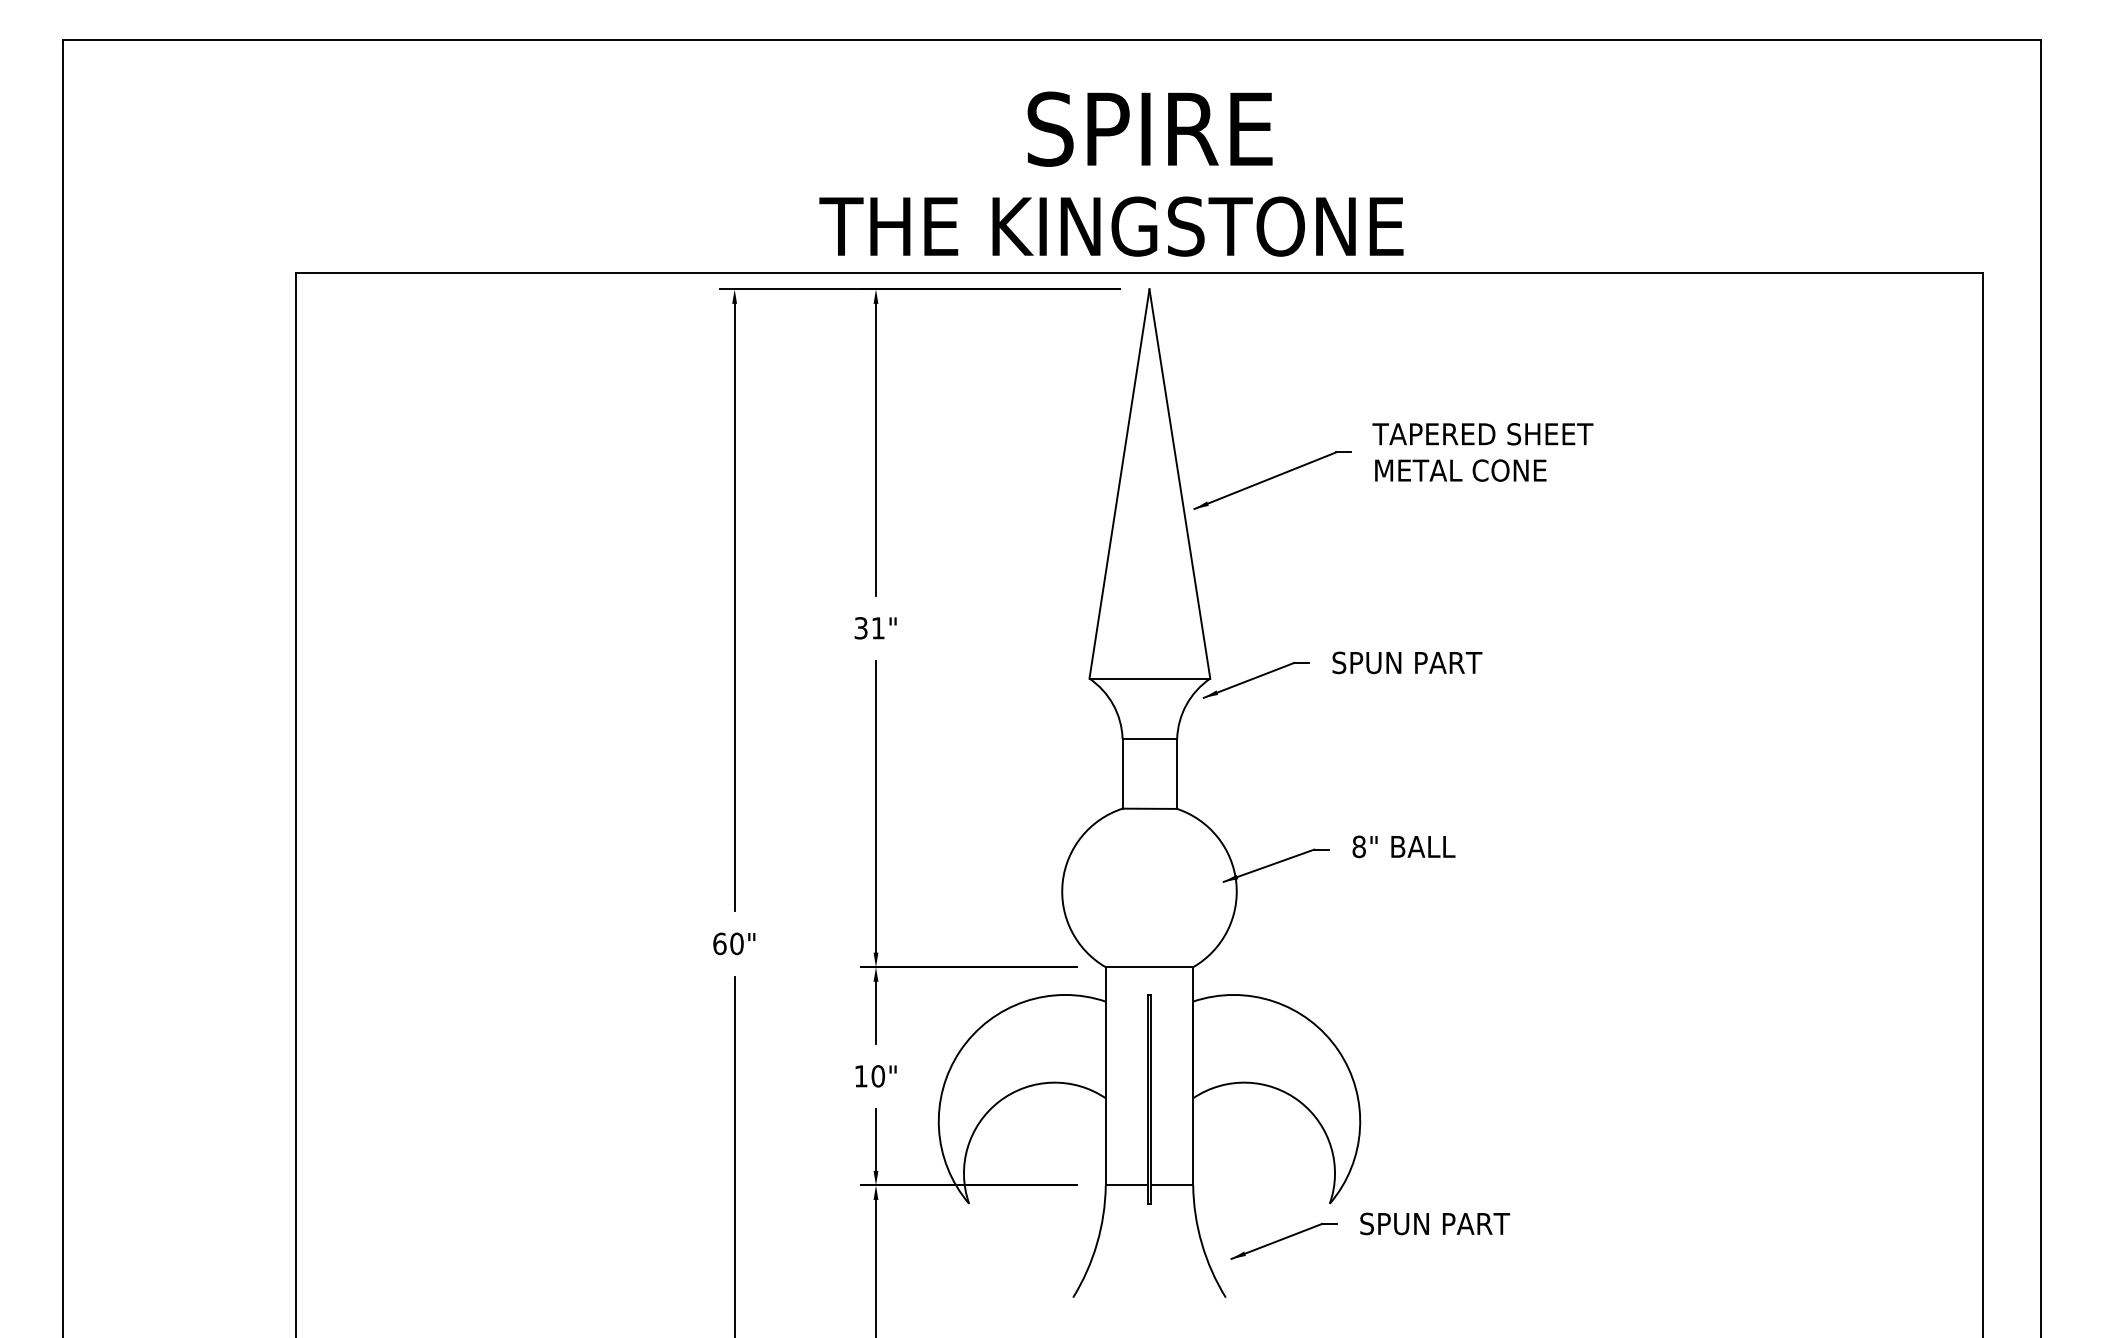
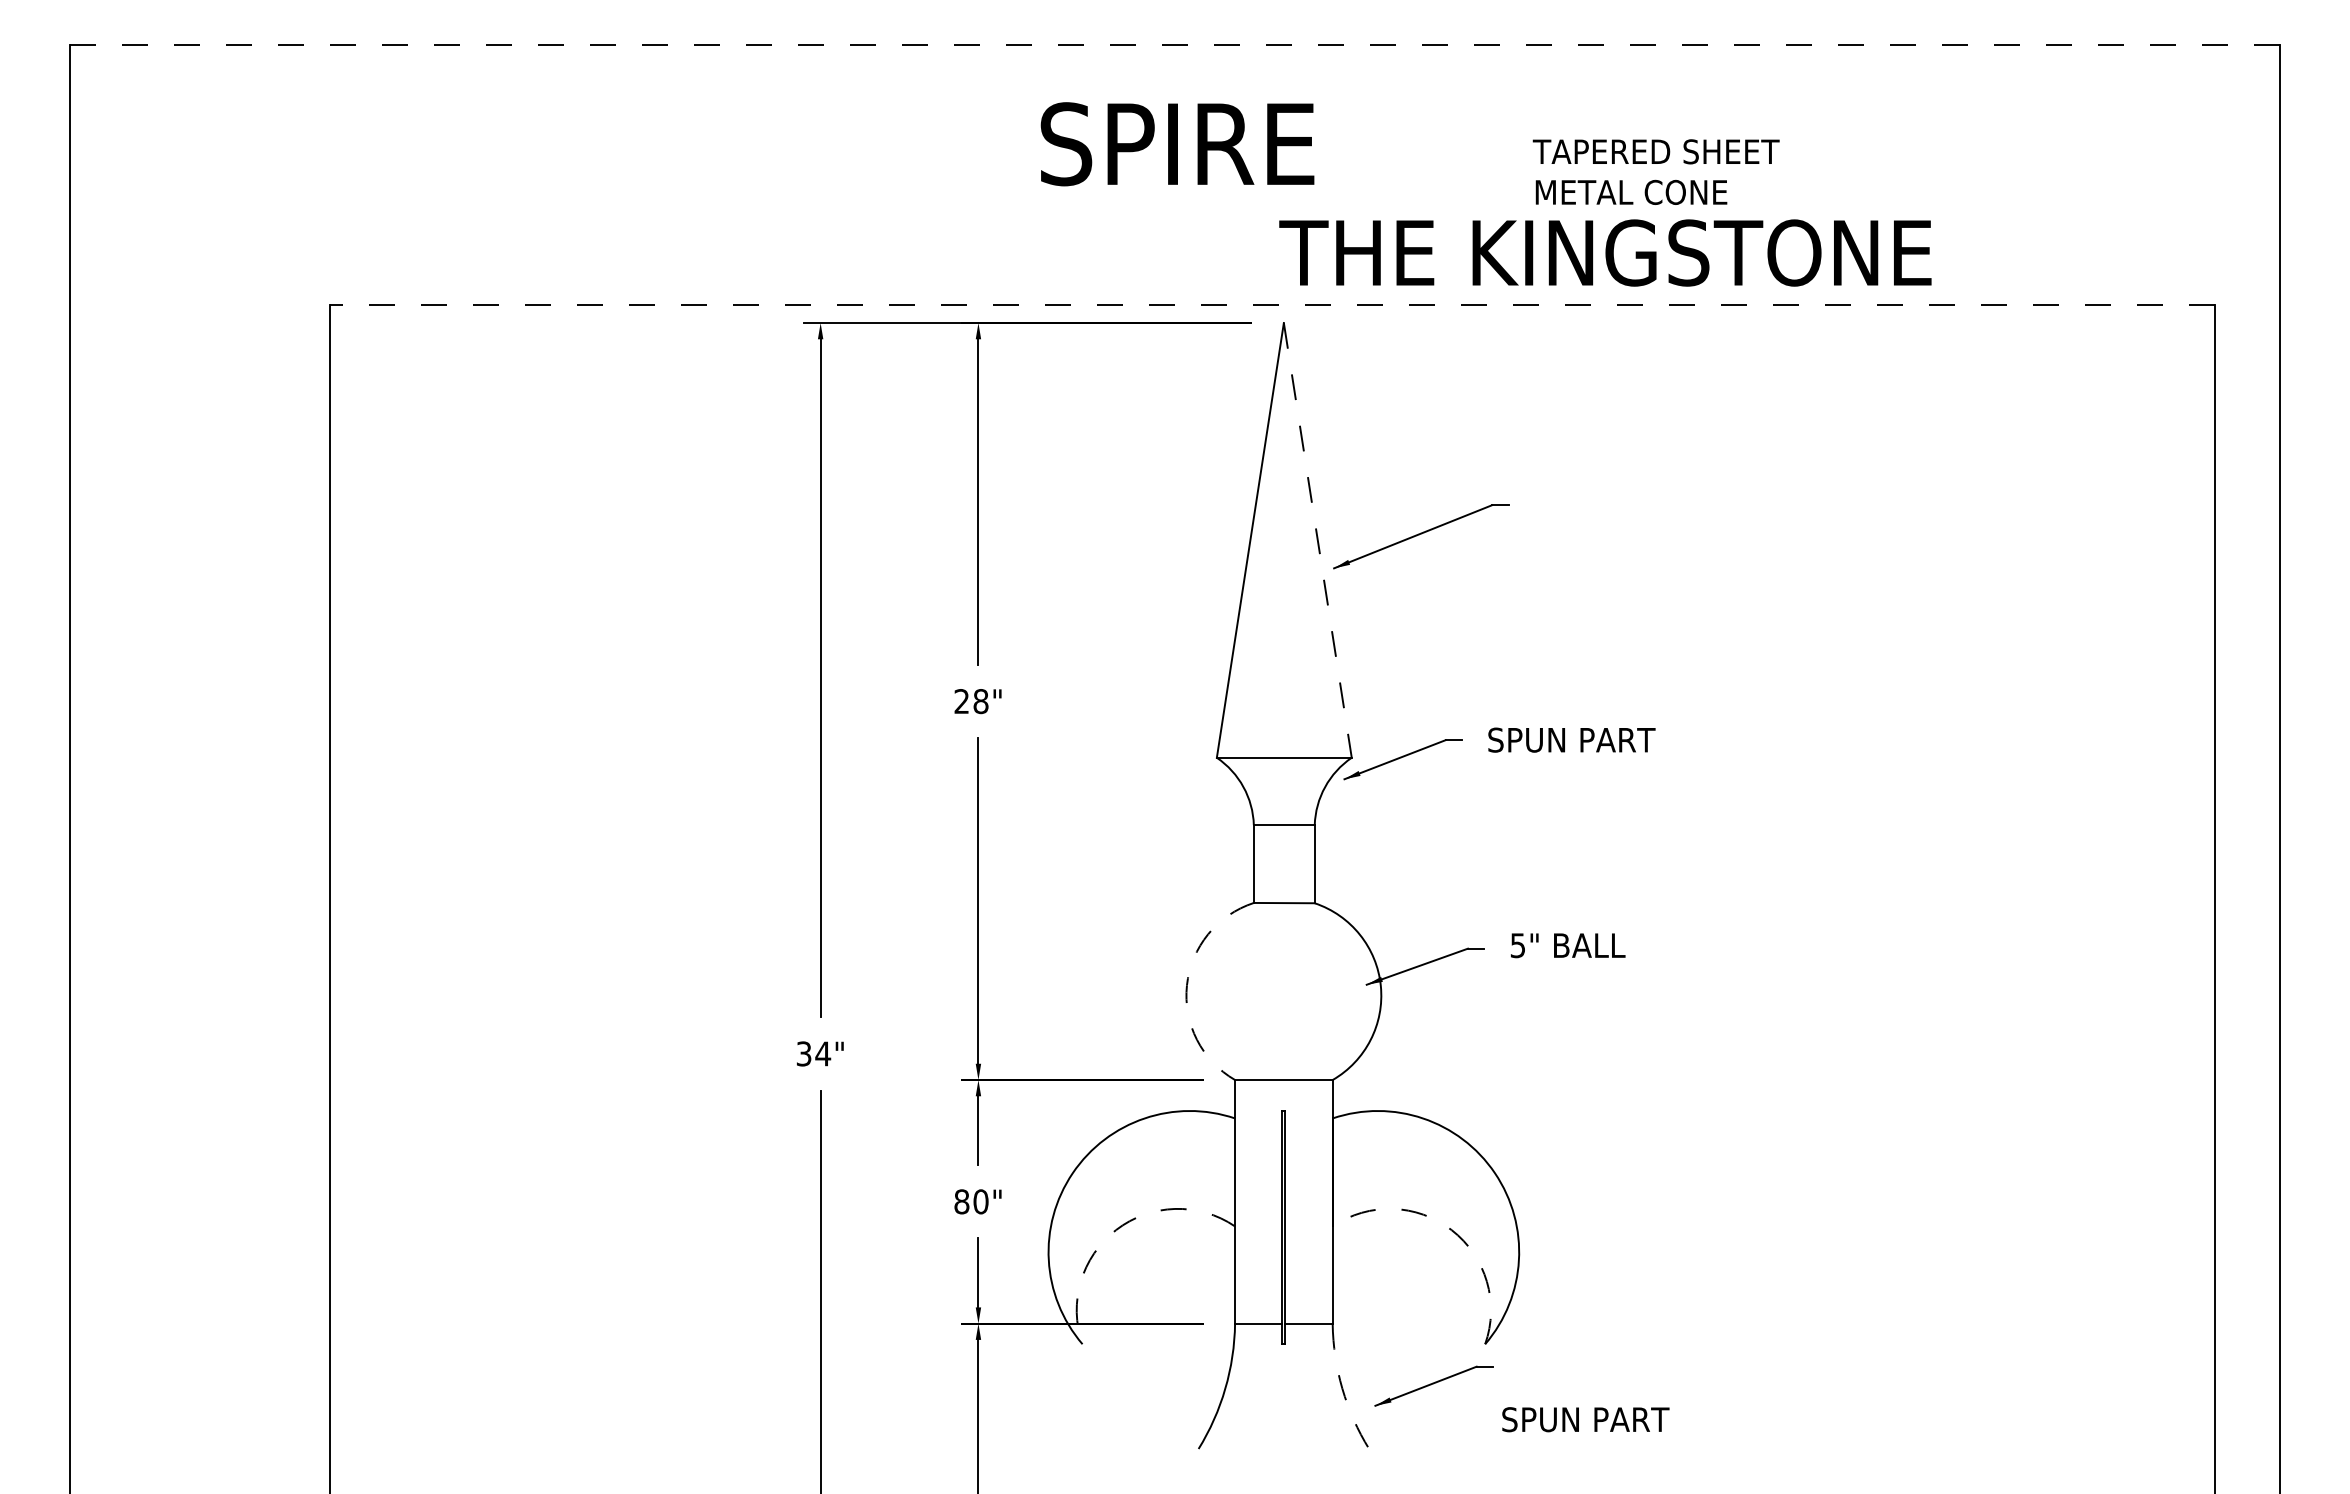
line: (1051, 39) -> (1174, 44), solid -> dashed
text: (1150, 129) -> (1177, 144), moved
text: (1111, 226) -> (1605, 252), moved
line: (1138, 272) -> (1271, 304), solid -> dashed
text: (1482, 451) -> (1655, 171), moved
line: (1179, 484) -> (1317, 540), solid -> dashed
text: (869, 628) -> (971, 701), 31" -> 28"
text: (1358, 846) -> (1517, 945), 8" -> 5"
arc: (1062, 882) -> (1186, 985), solid -> dashed
text: (728, 943) -> (813, 1053), 60" -> 34"
text: (860, 1076) -> (961, 1201), 10" -> 80"
arc: (999, 1101) -> (1116, 1230), solid -> dashed
arc: (1299, 1101) -> (1451, 1230), solid -> dashed
text: (1434, 1223) -> (1585, 1419), moved
arc: (1201, 1243) -> (1342, 1388), solid -> dashed

